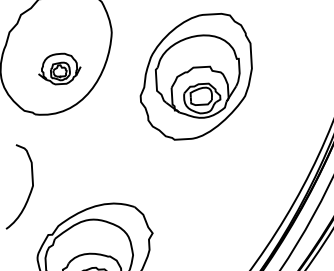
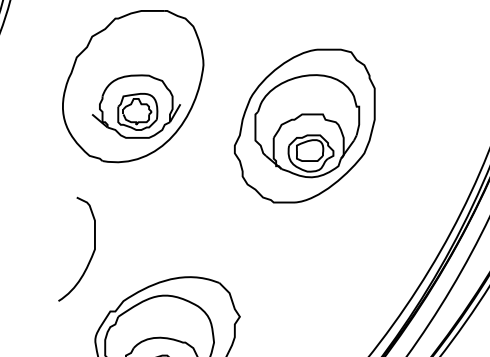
part: (59, 69) -> (135, 106), size x1.67

